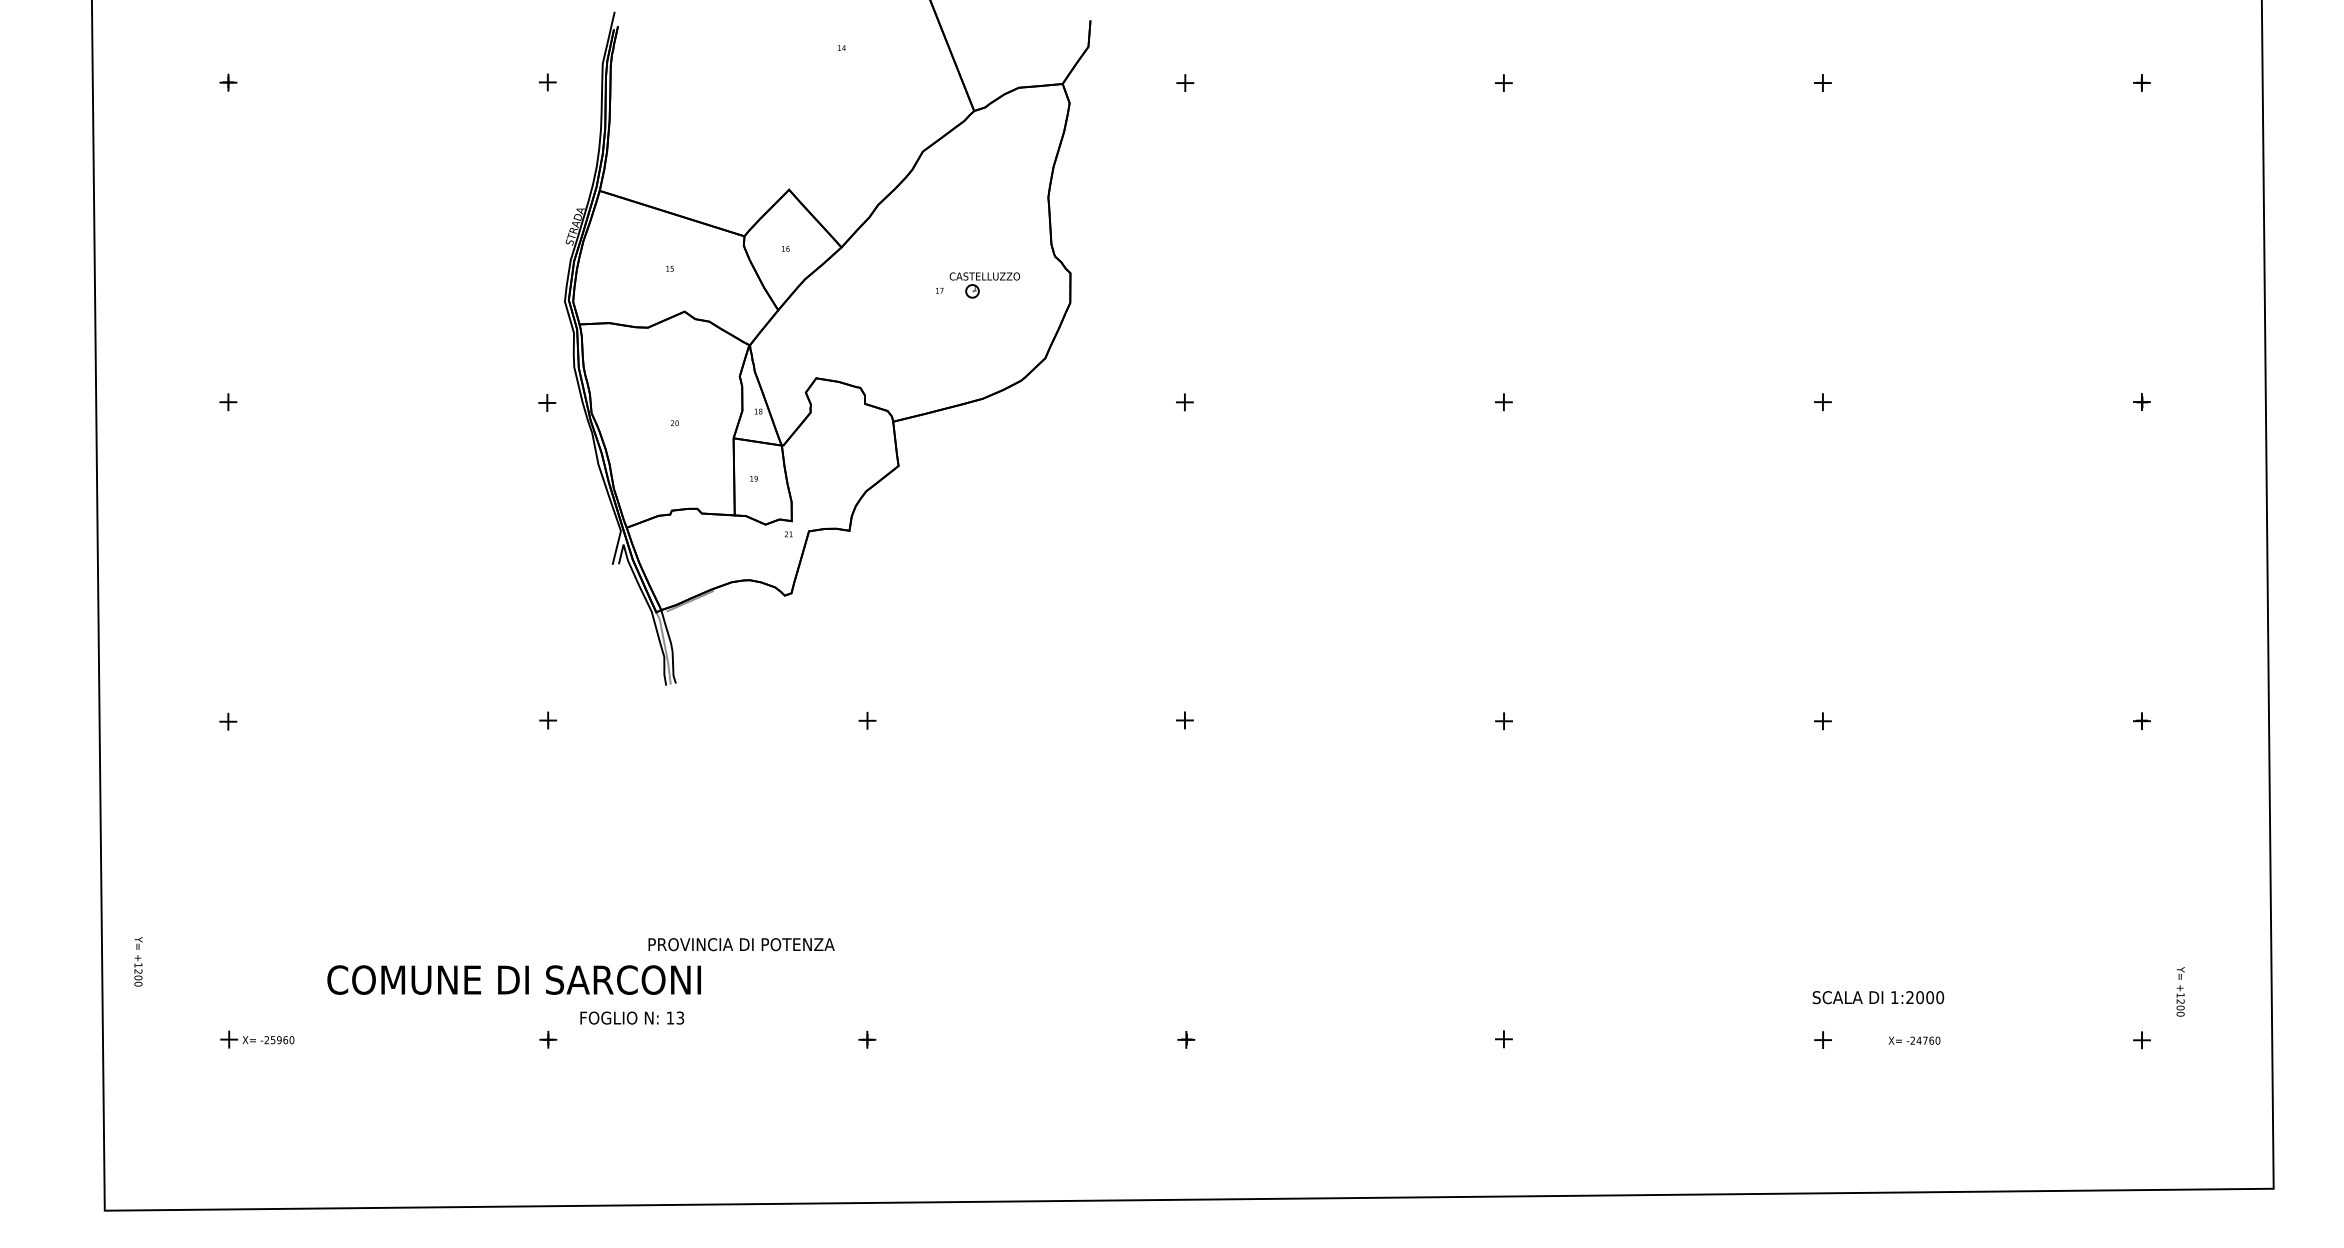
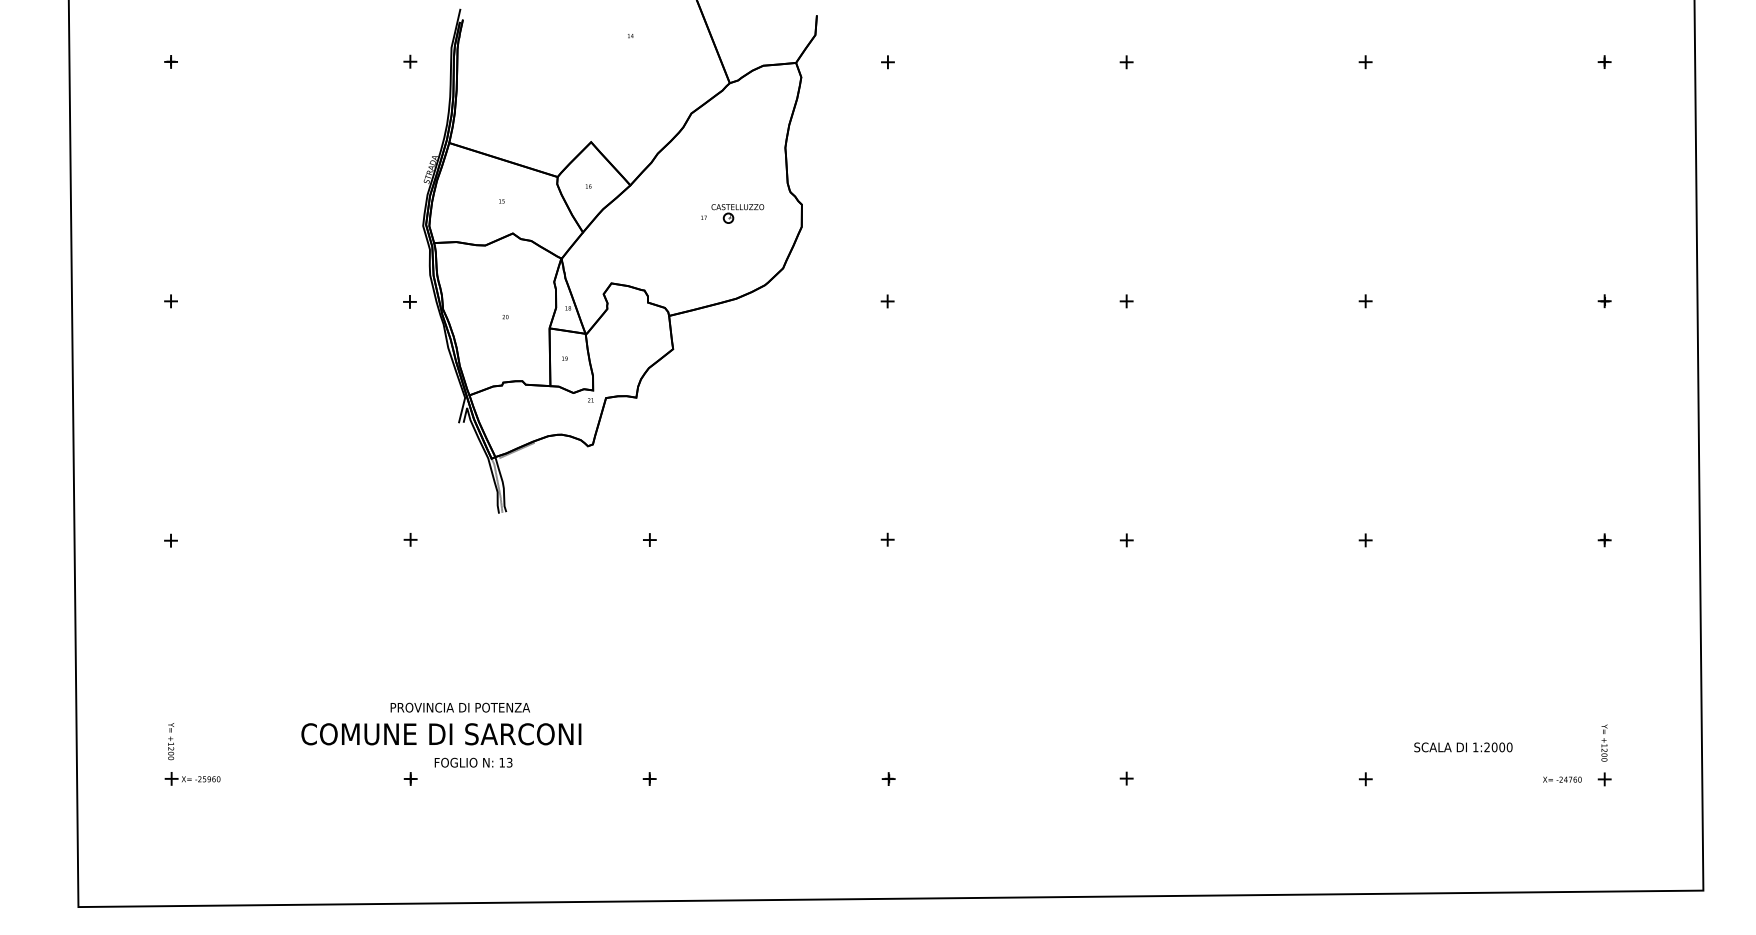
text: (741, 944) -> (460, 707), moved
text: (138, 961) -> (171, 741), moved
text: (513, 979) -> (440, 733), moved
text: (2180, 991) -> (1604, 742), moved
text: (1878, 997) -> (1463, 747), moved
text: (1914, 1040) -> (1562, 779), moved

